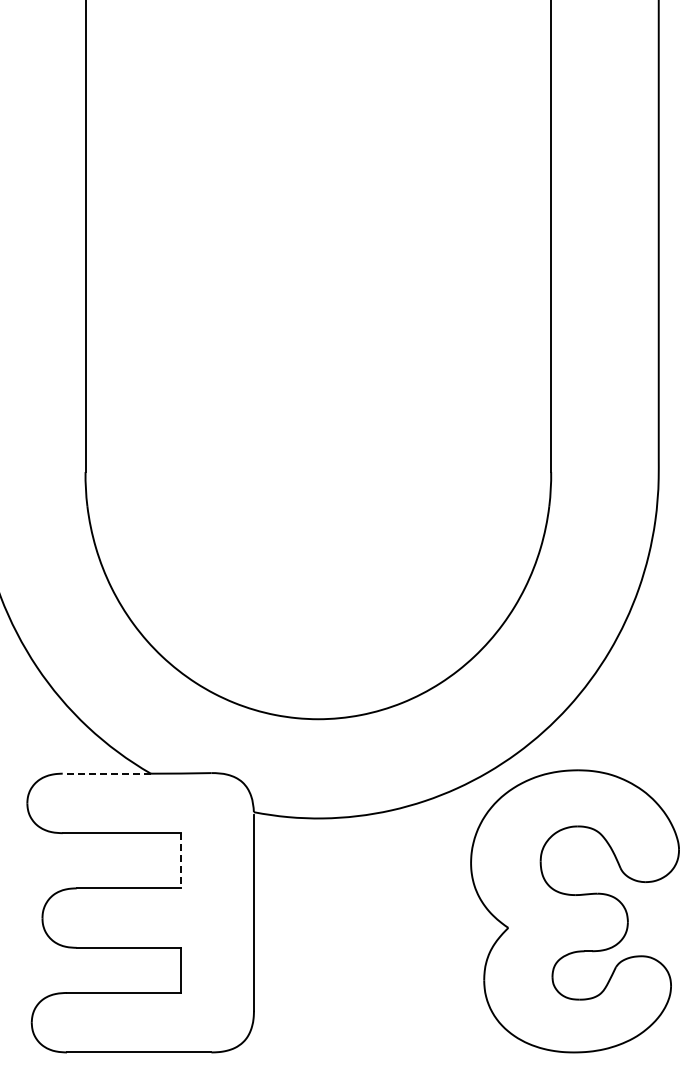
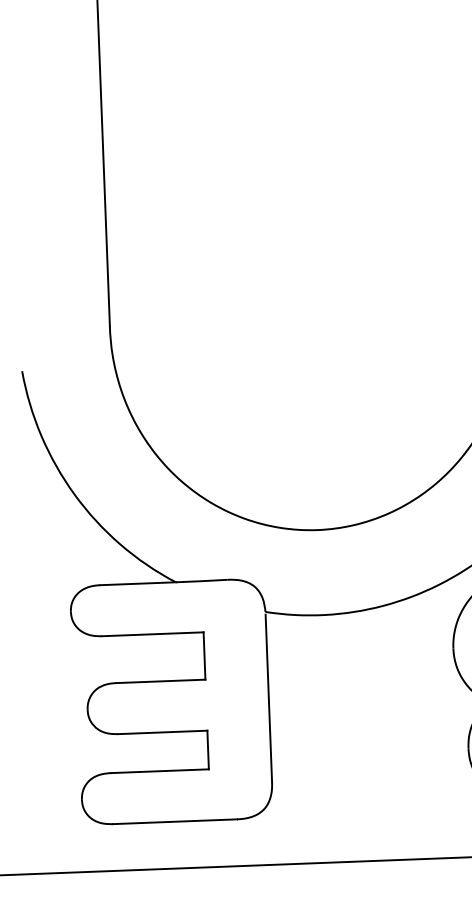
line: (106, 773) -> (137, 583), dashed -> solid
line: (180, 860) -> (204, 655), dashed -> solid

